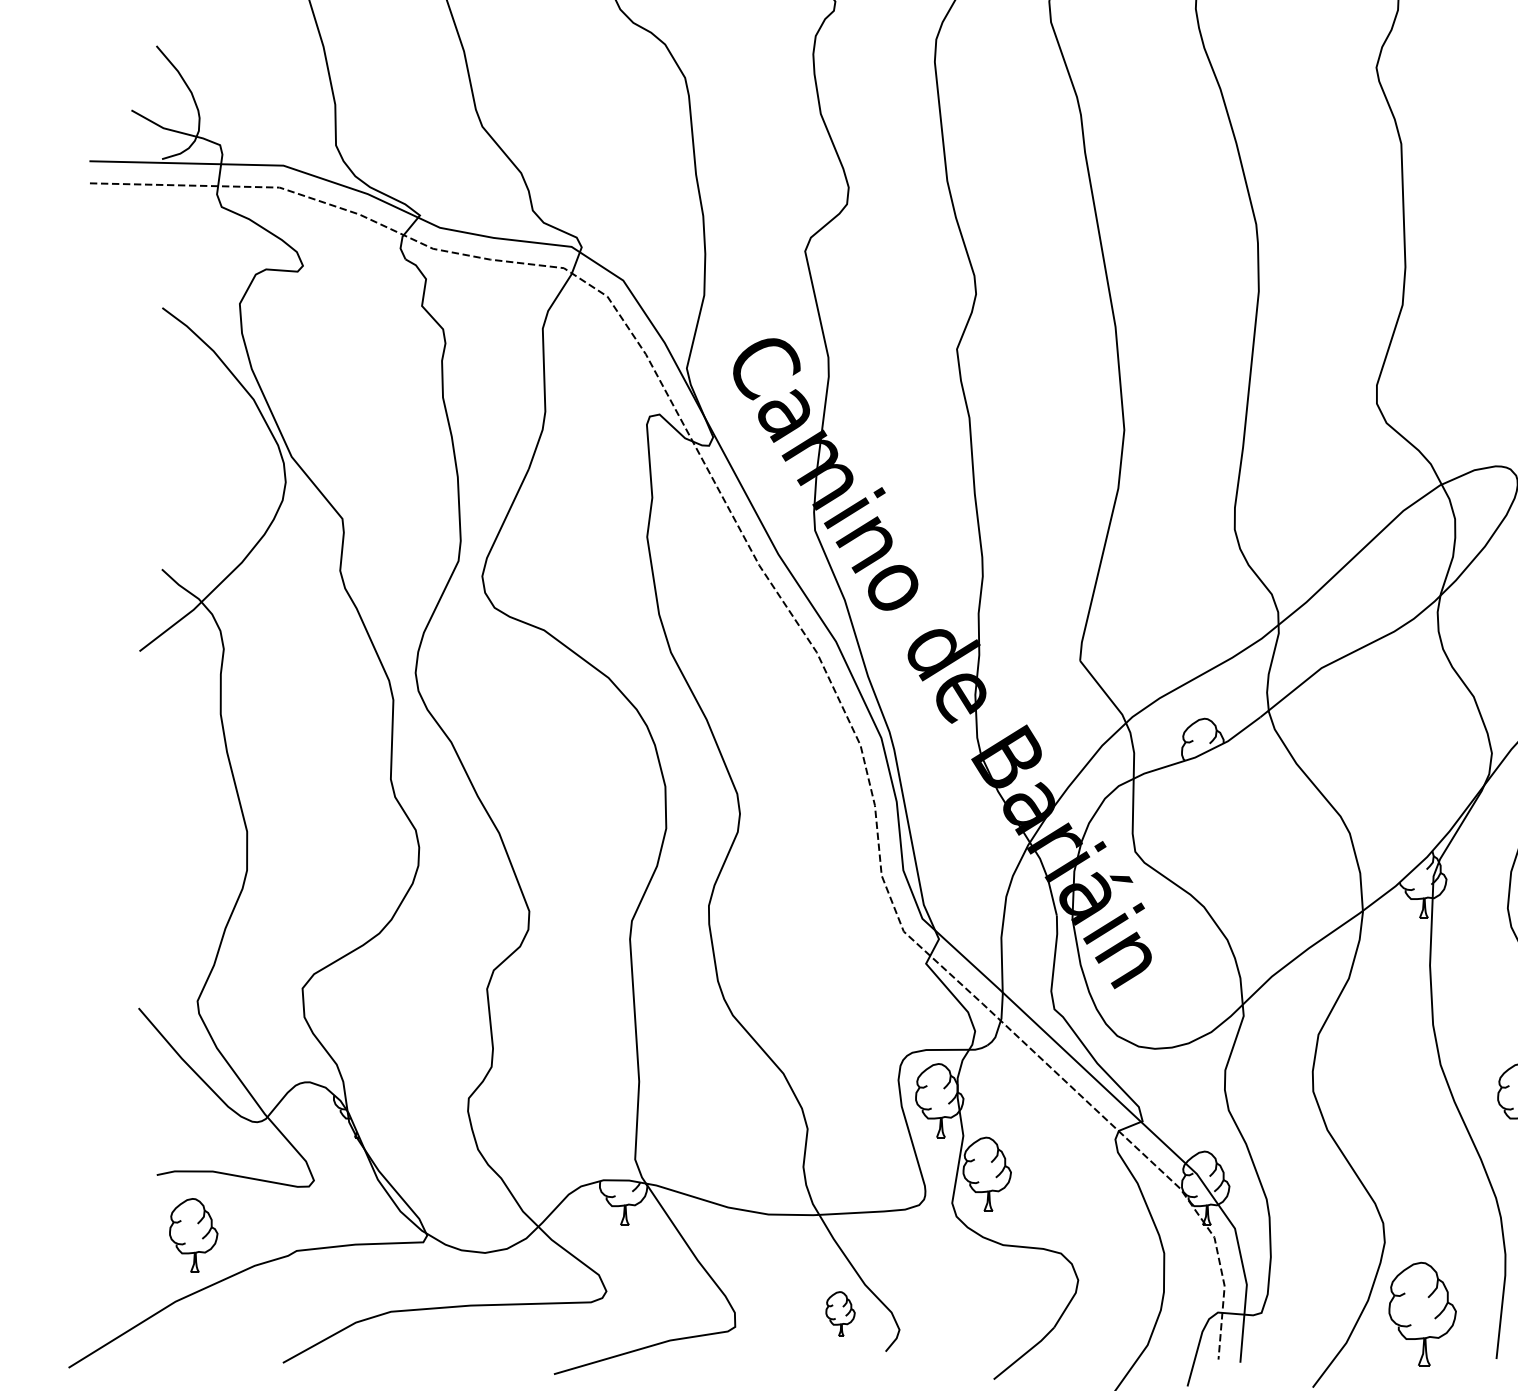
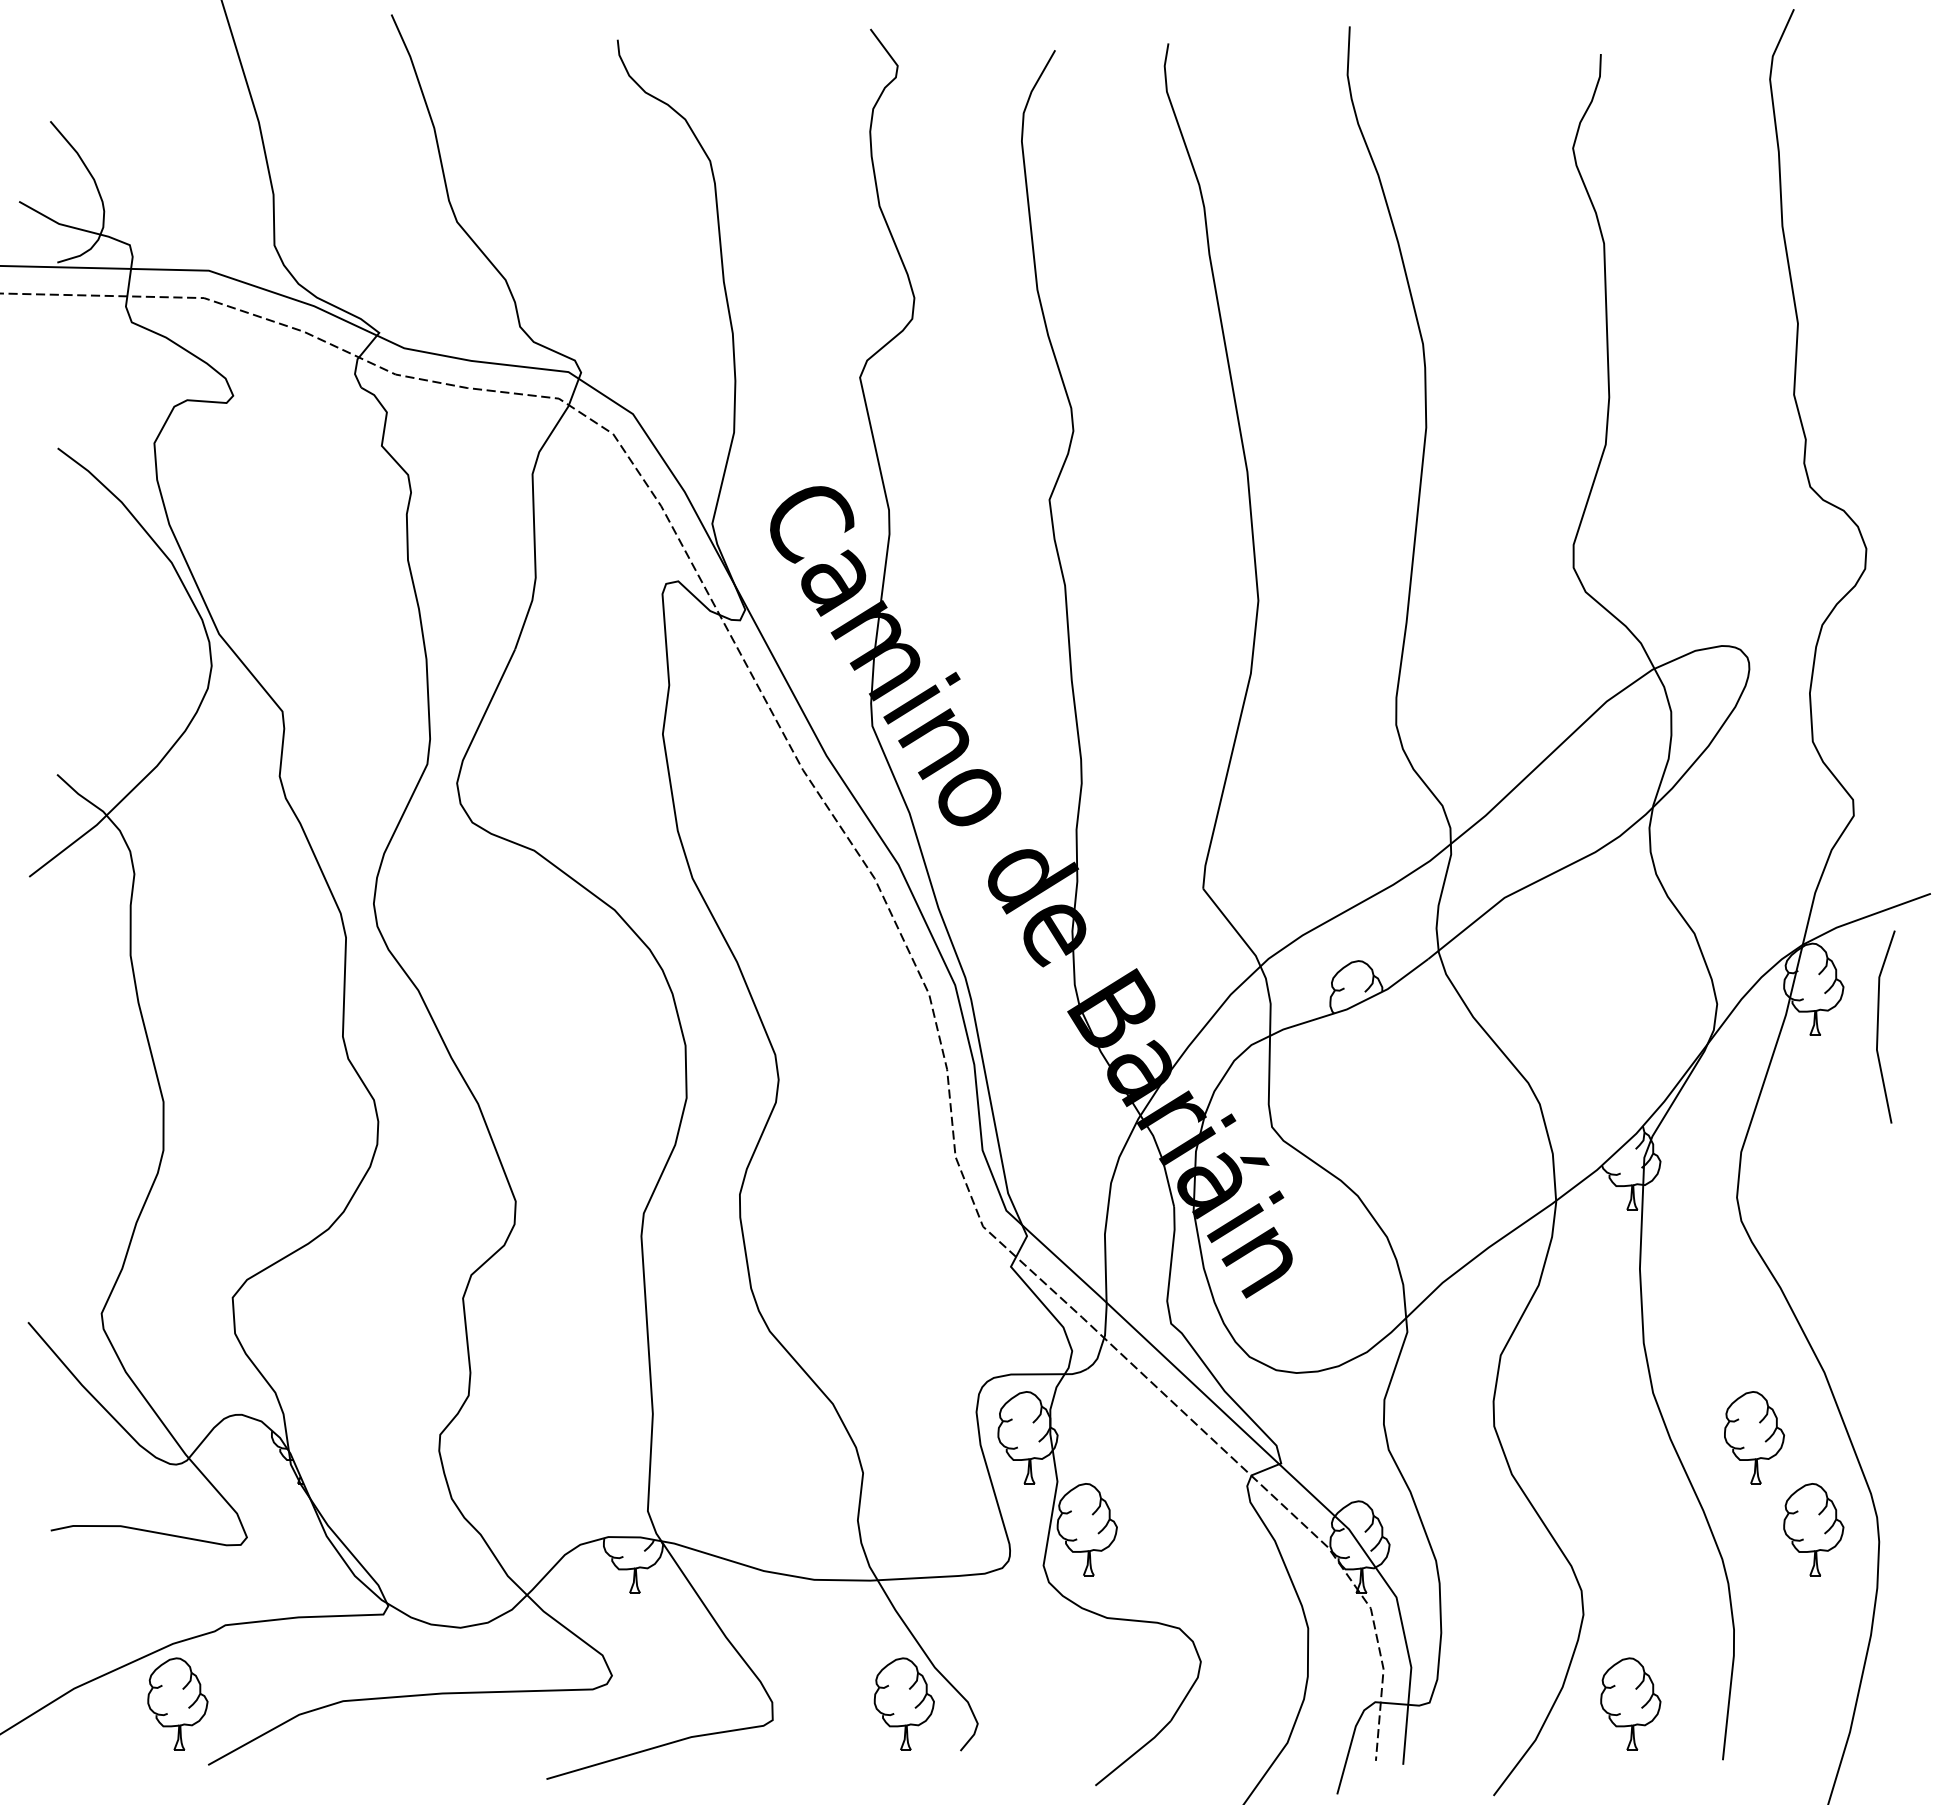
part: (193, 1235) -> (177, 1703), moved
part: (840, 1313) -> (903, 1703), size x1.67
part: (1422, 1313) -> (1630, 1703), size x0.71

